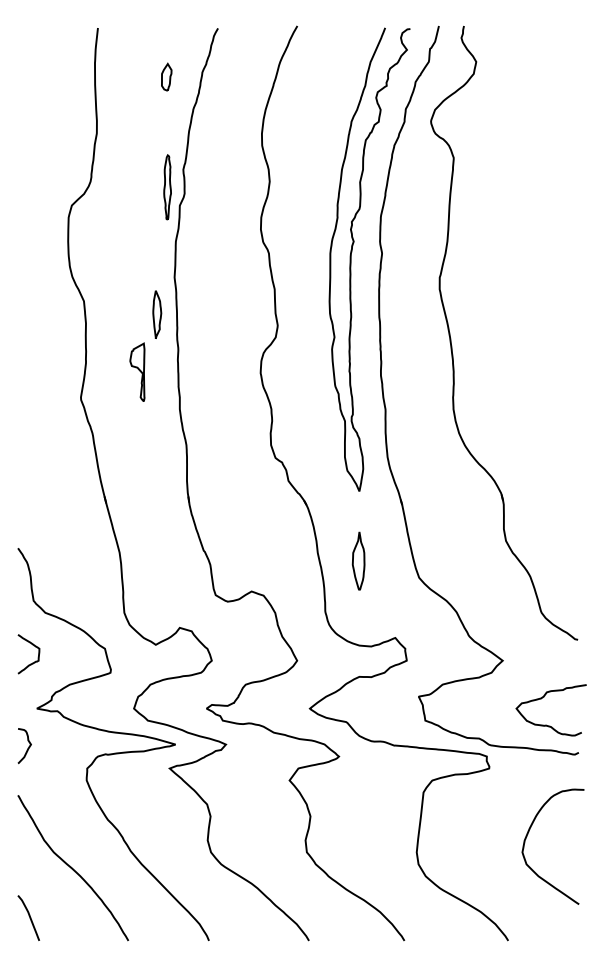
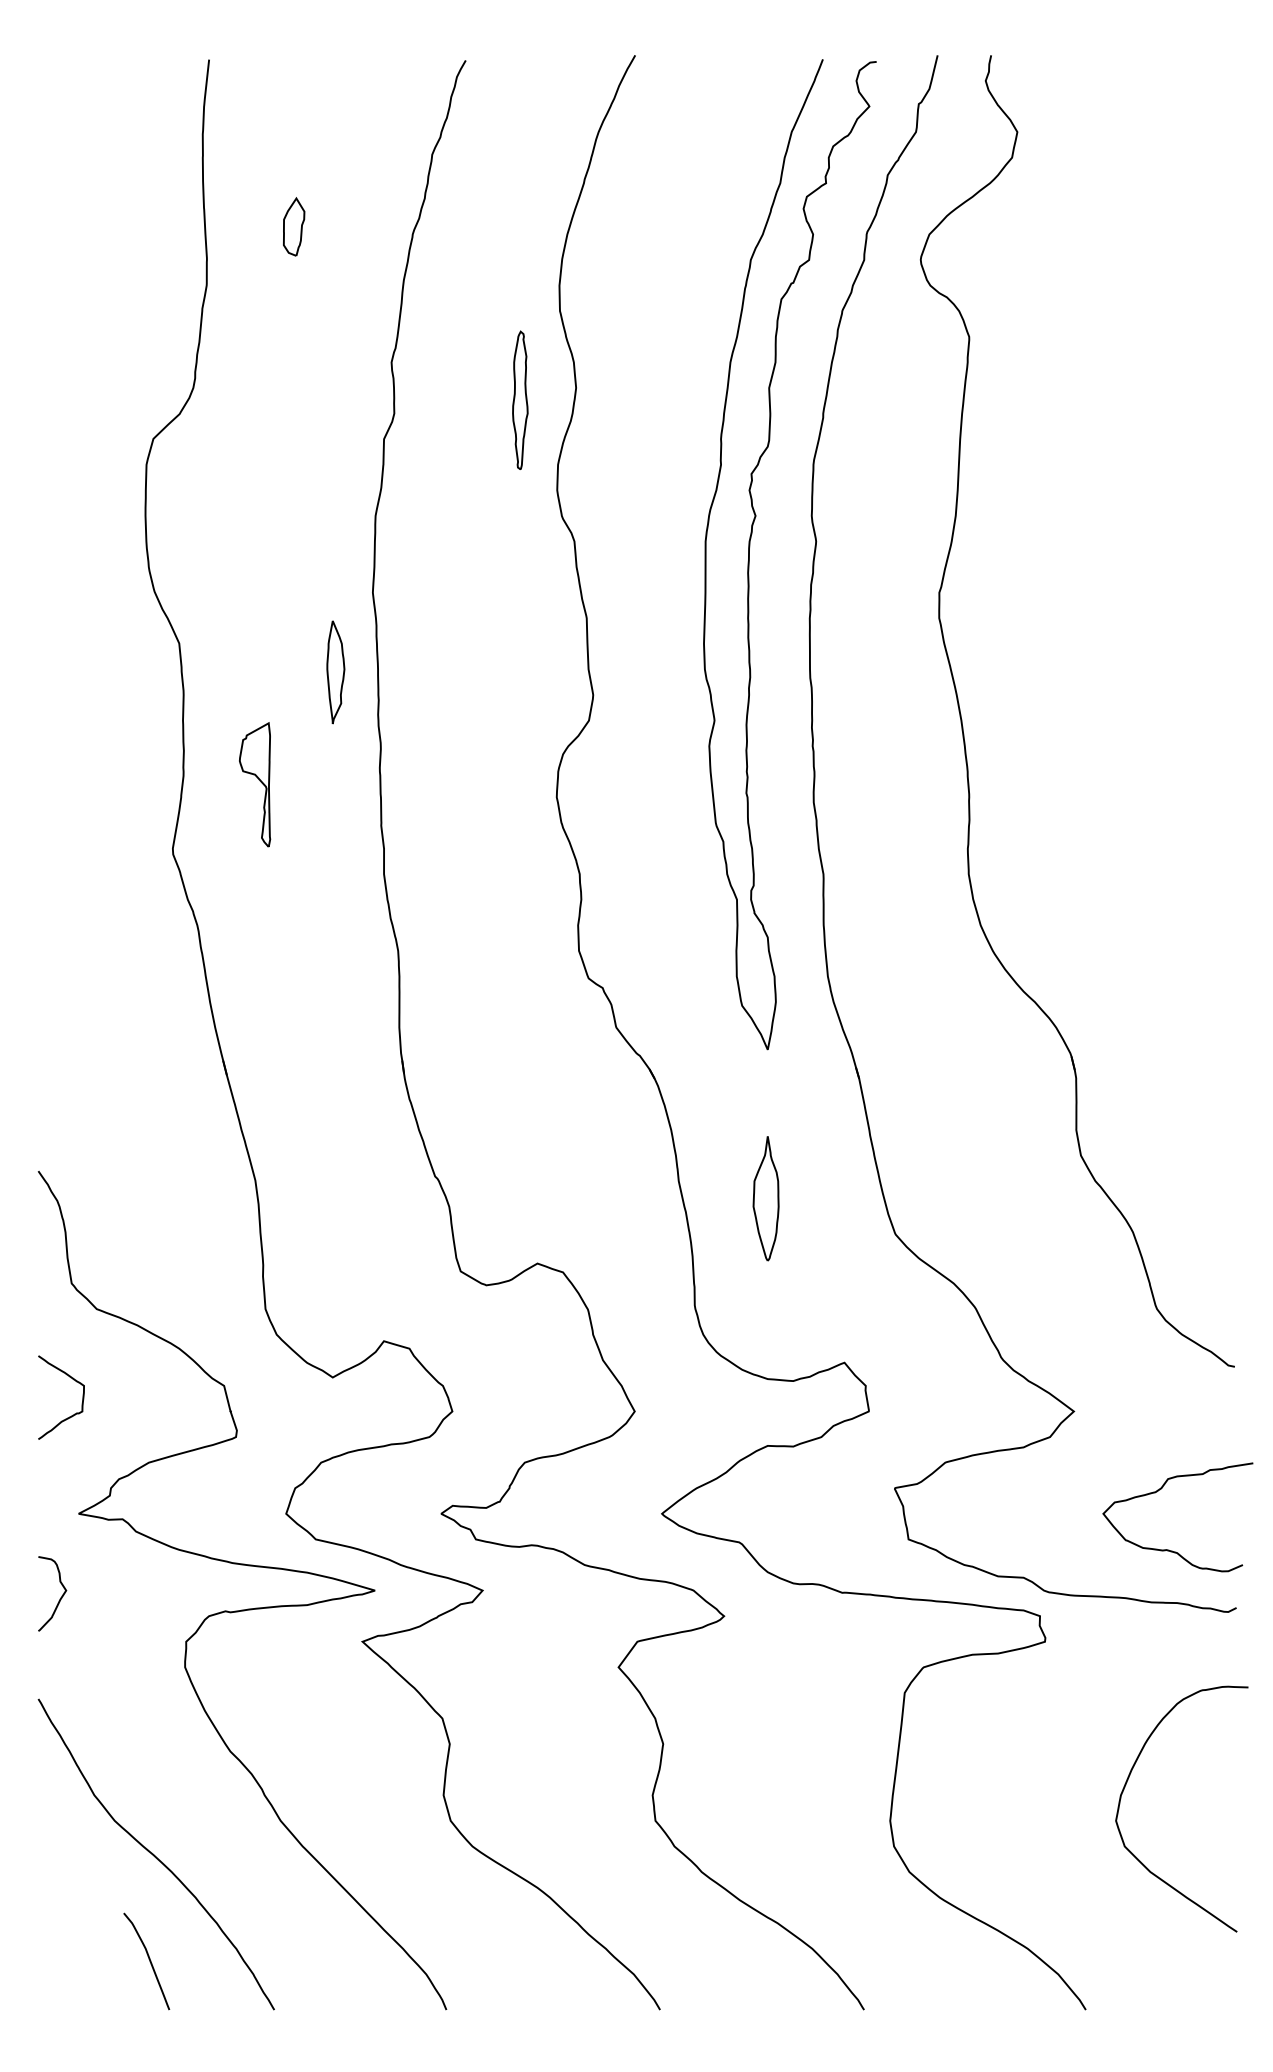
part: (166, 76) -> (293, 225), moved
part: (167, 187) -> (520, 400), moved
part: (137, 371) -> (255, 782), moved
curve: (28, 916) -> (146, 1957), moved

